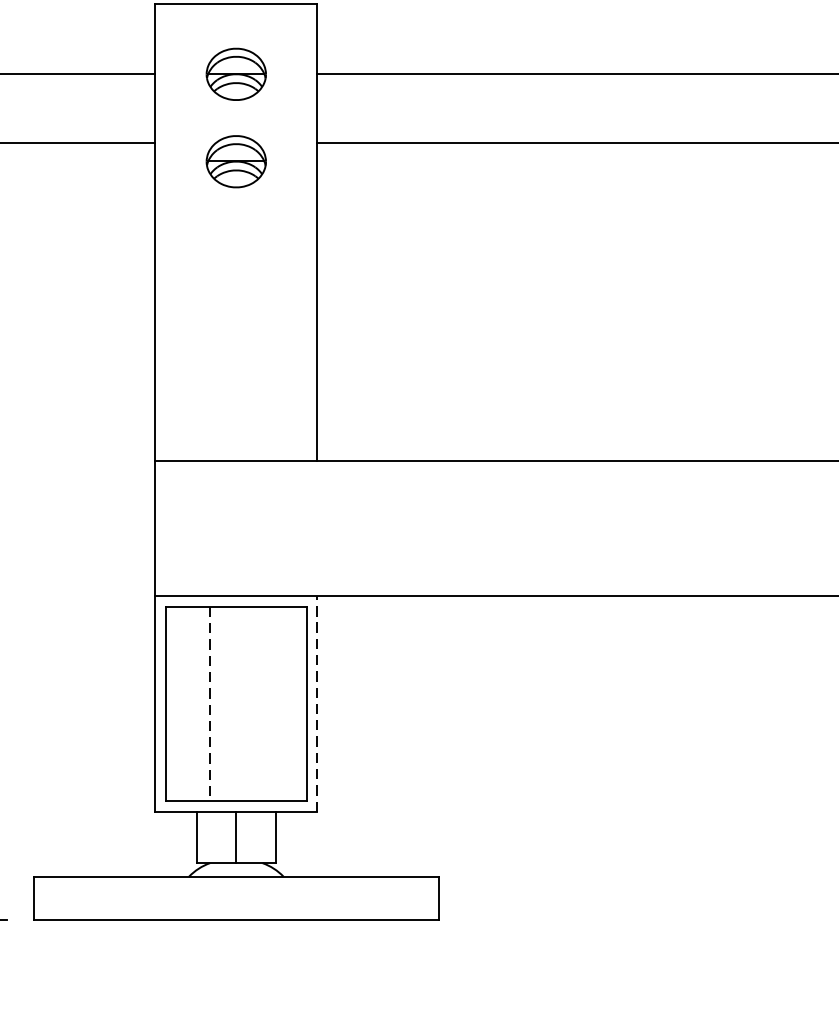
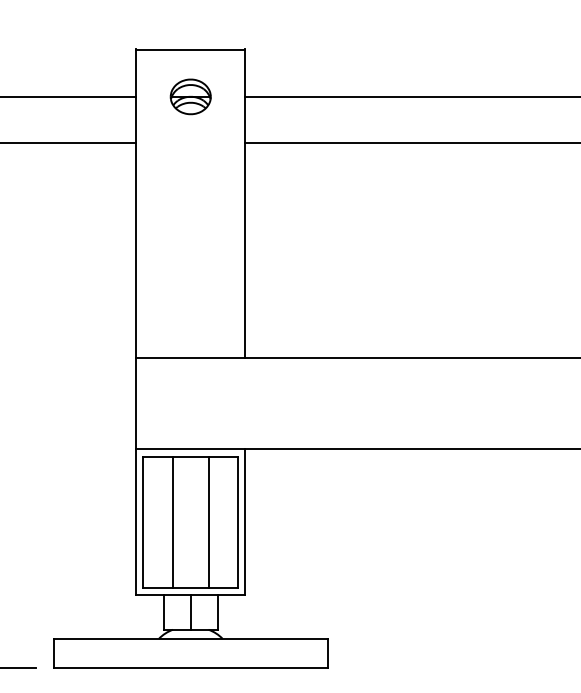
part: (235, 161) -> (190, 155), removed
line: (262, 702) -> (208, 521), added
line: (210, 704) -> (173, 522), dashed -> solid
line: (317, 704) -> (245, 522), dashed -> solid

